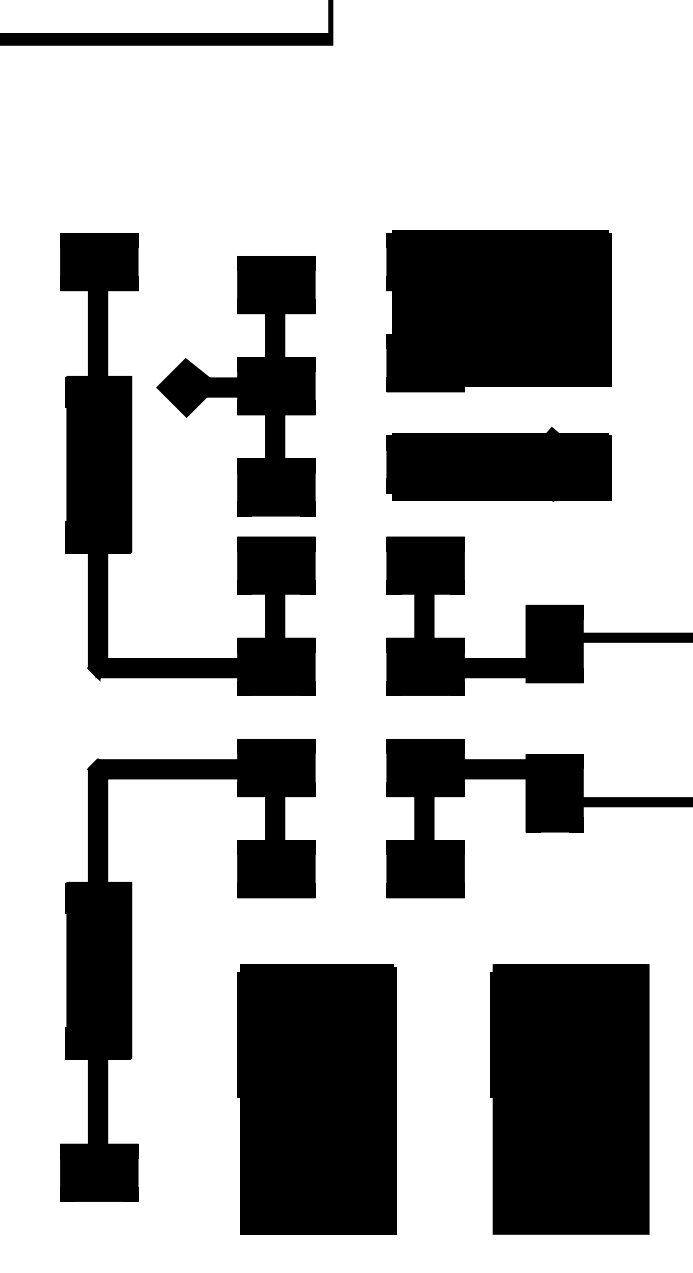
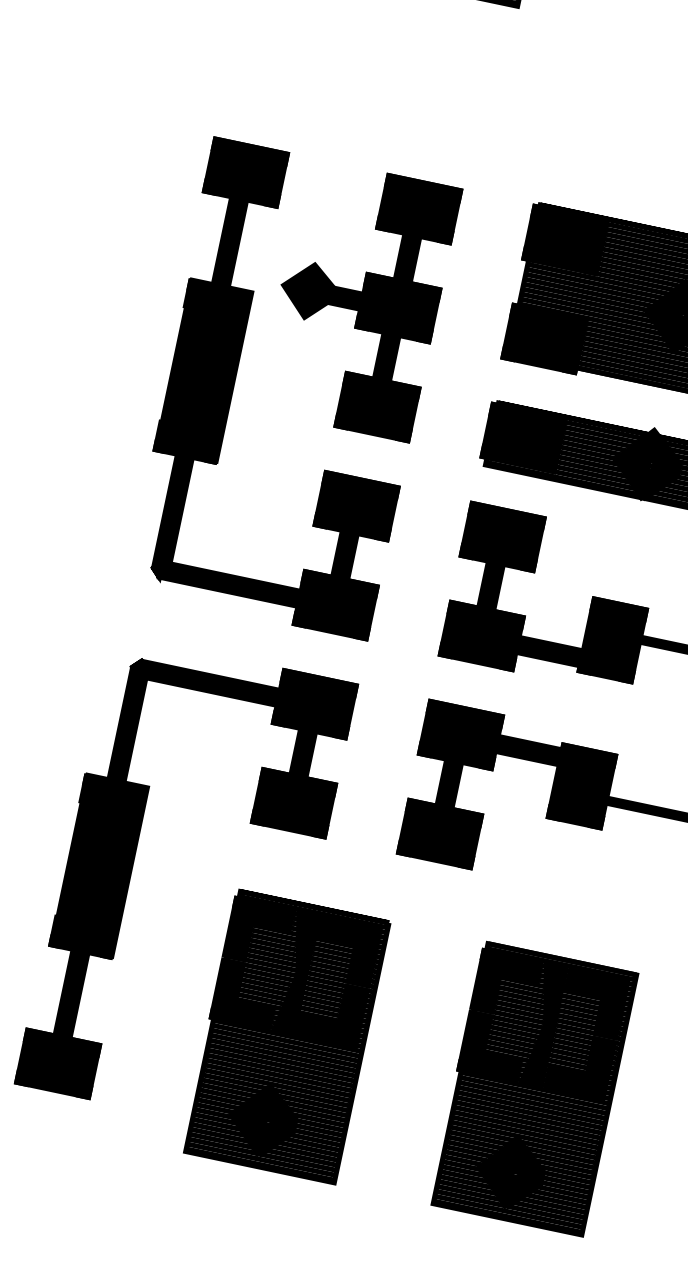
part: (235, 386) -> (358, 299), moved

